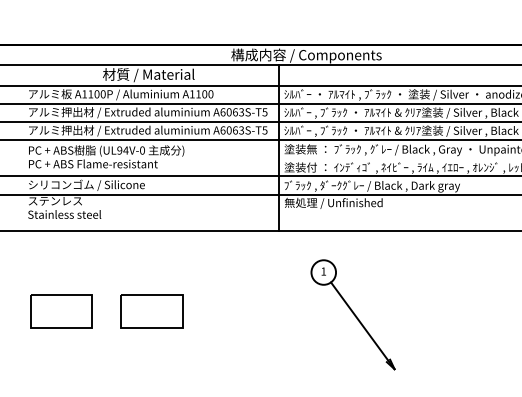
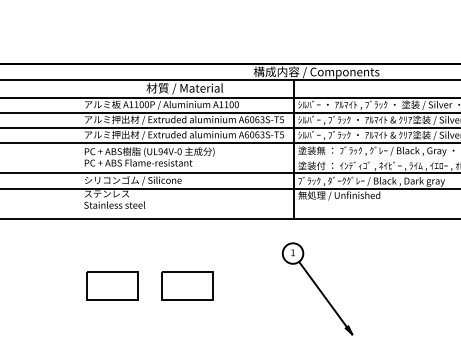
part: (353, 314) -> (317, 288), moved

